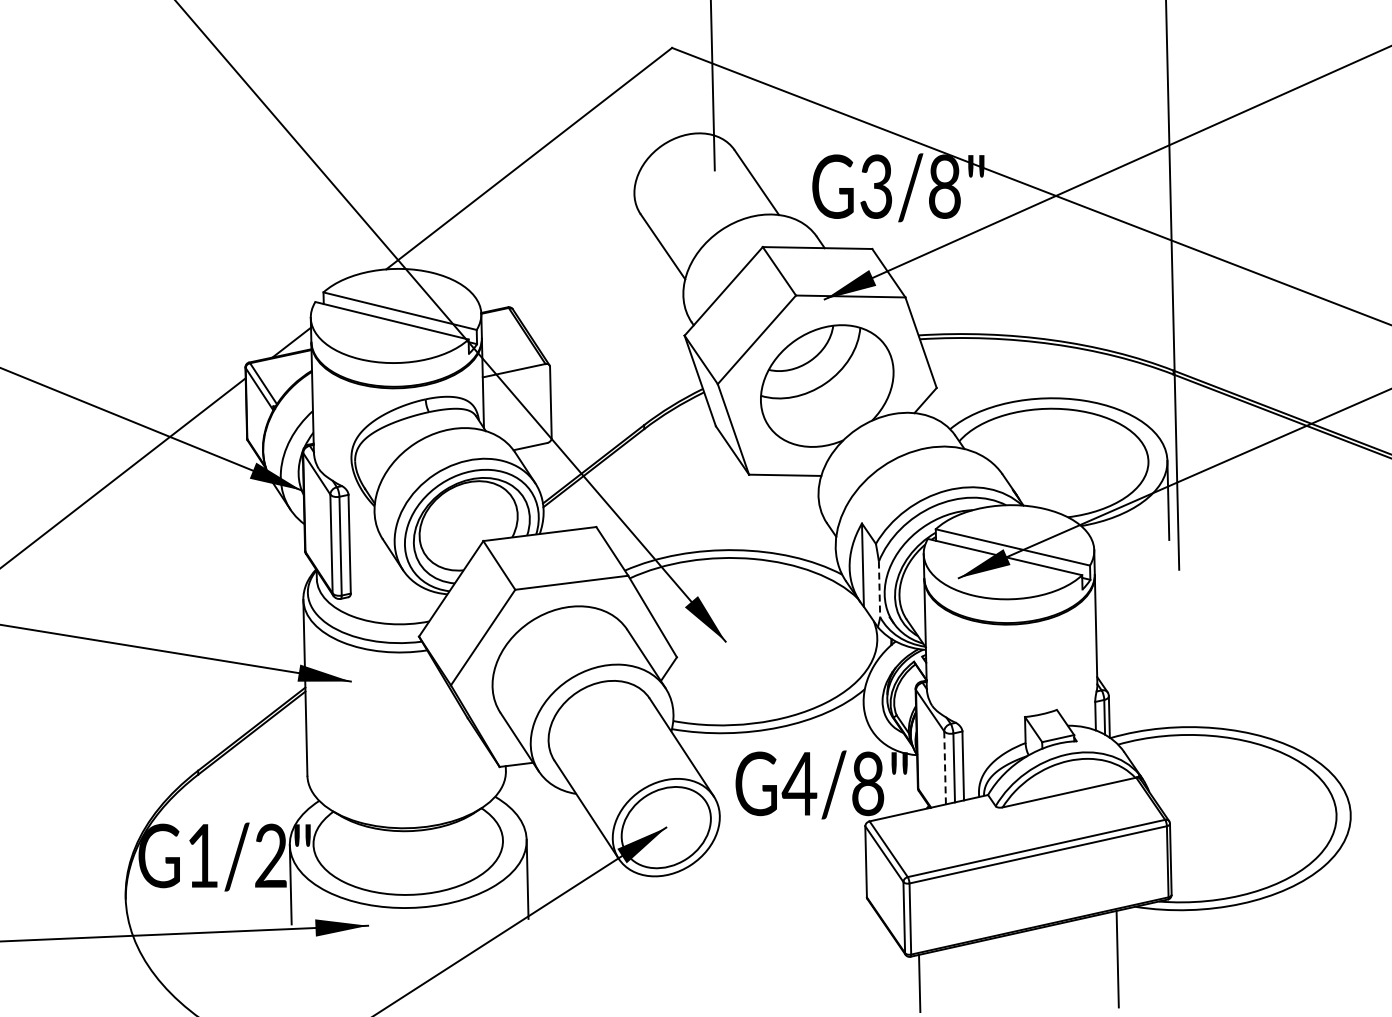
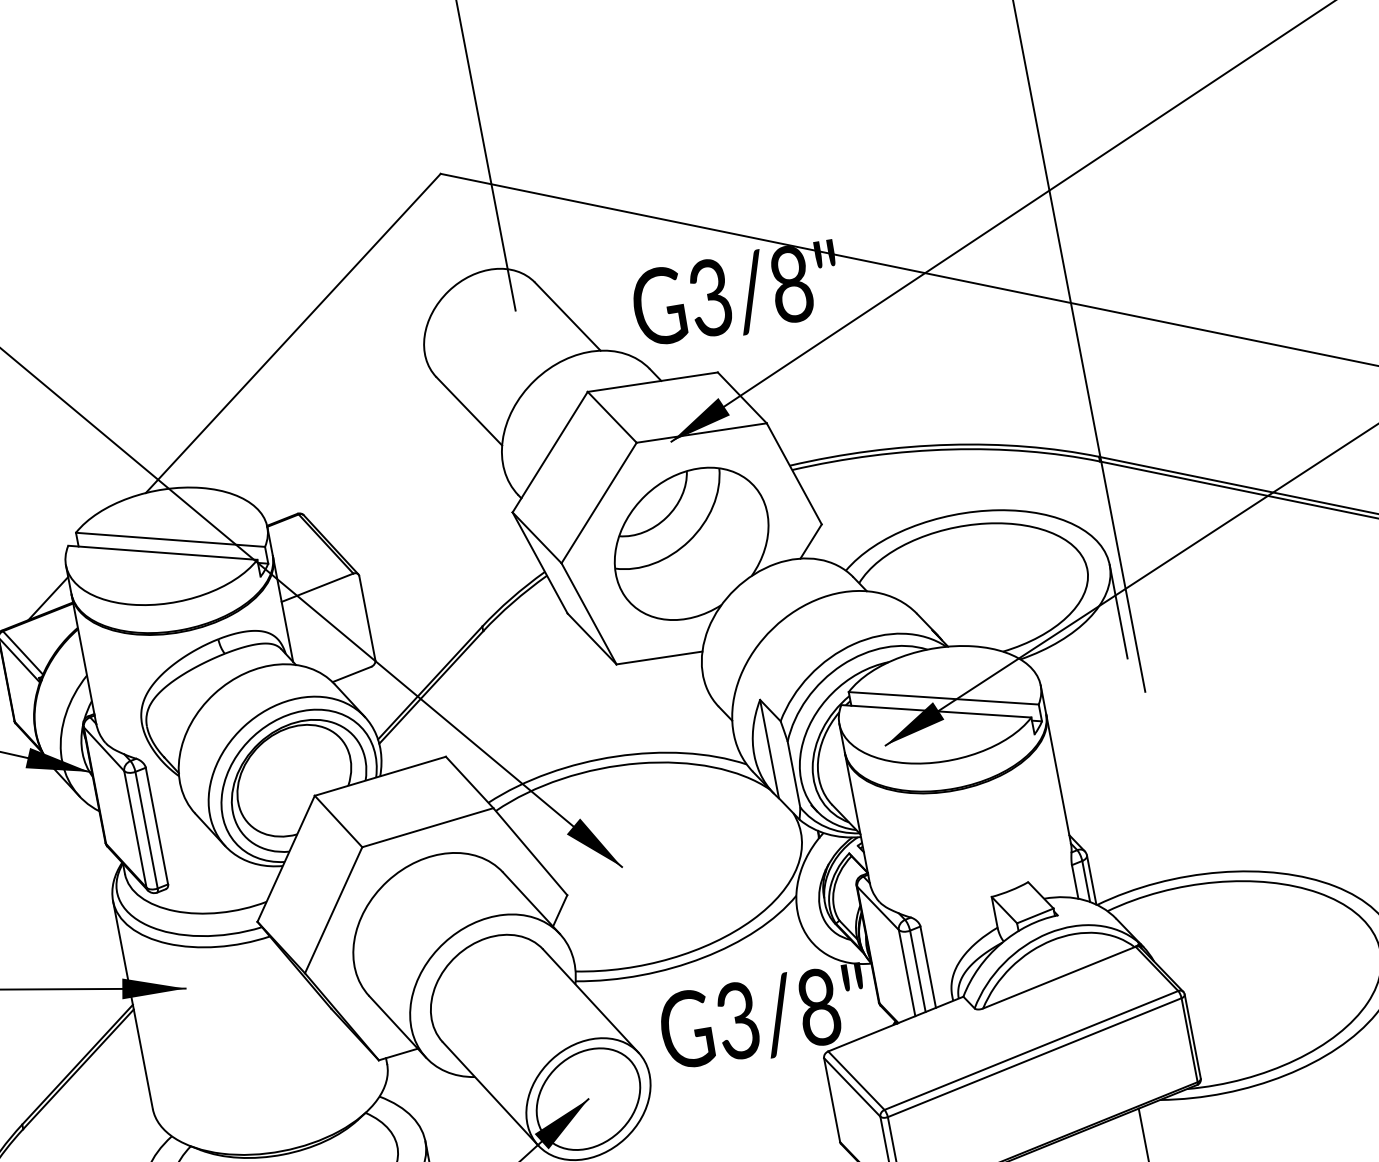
line: (879, 589) -> (793, 774), dashed -> solid
line: (945, 767) -> (907, 972), dashed -> solid
text: (799, 783) -> (737, 1020), G4/8" -> G3/8"

